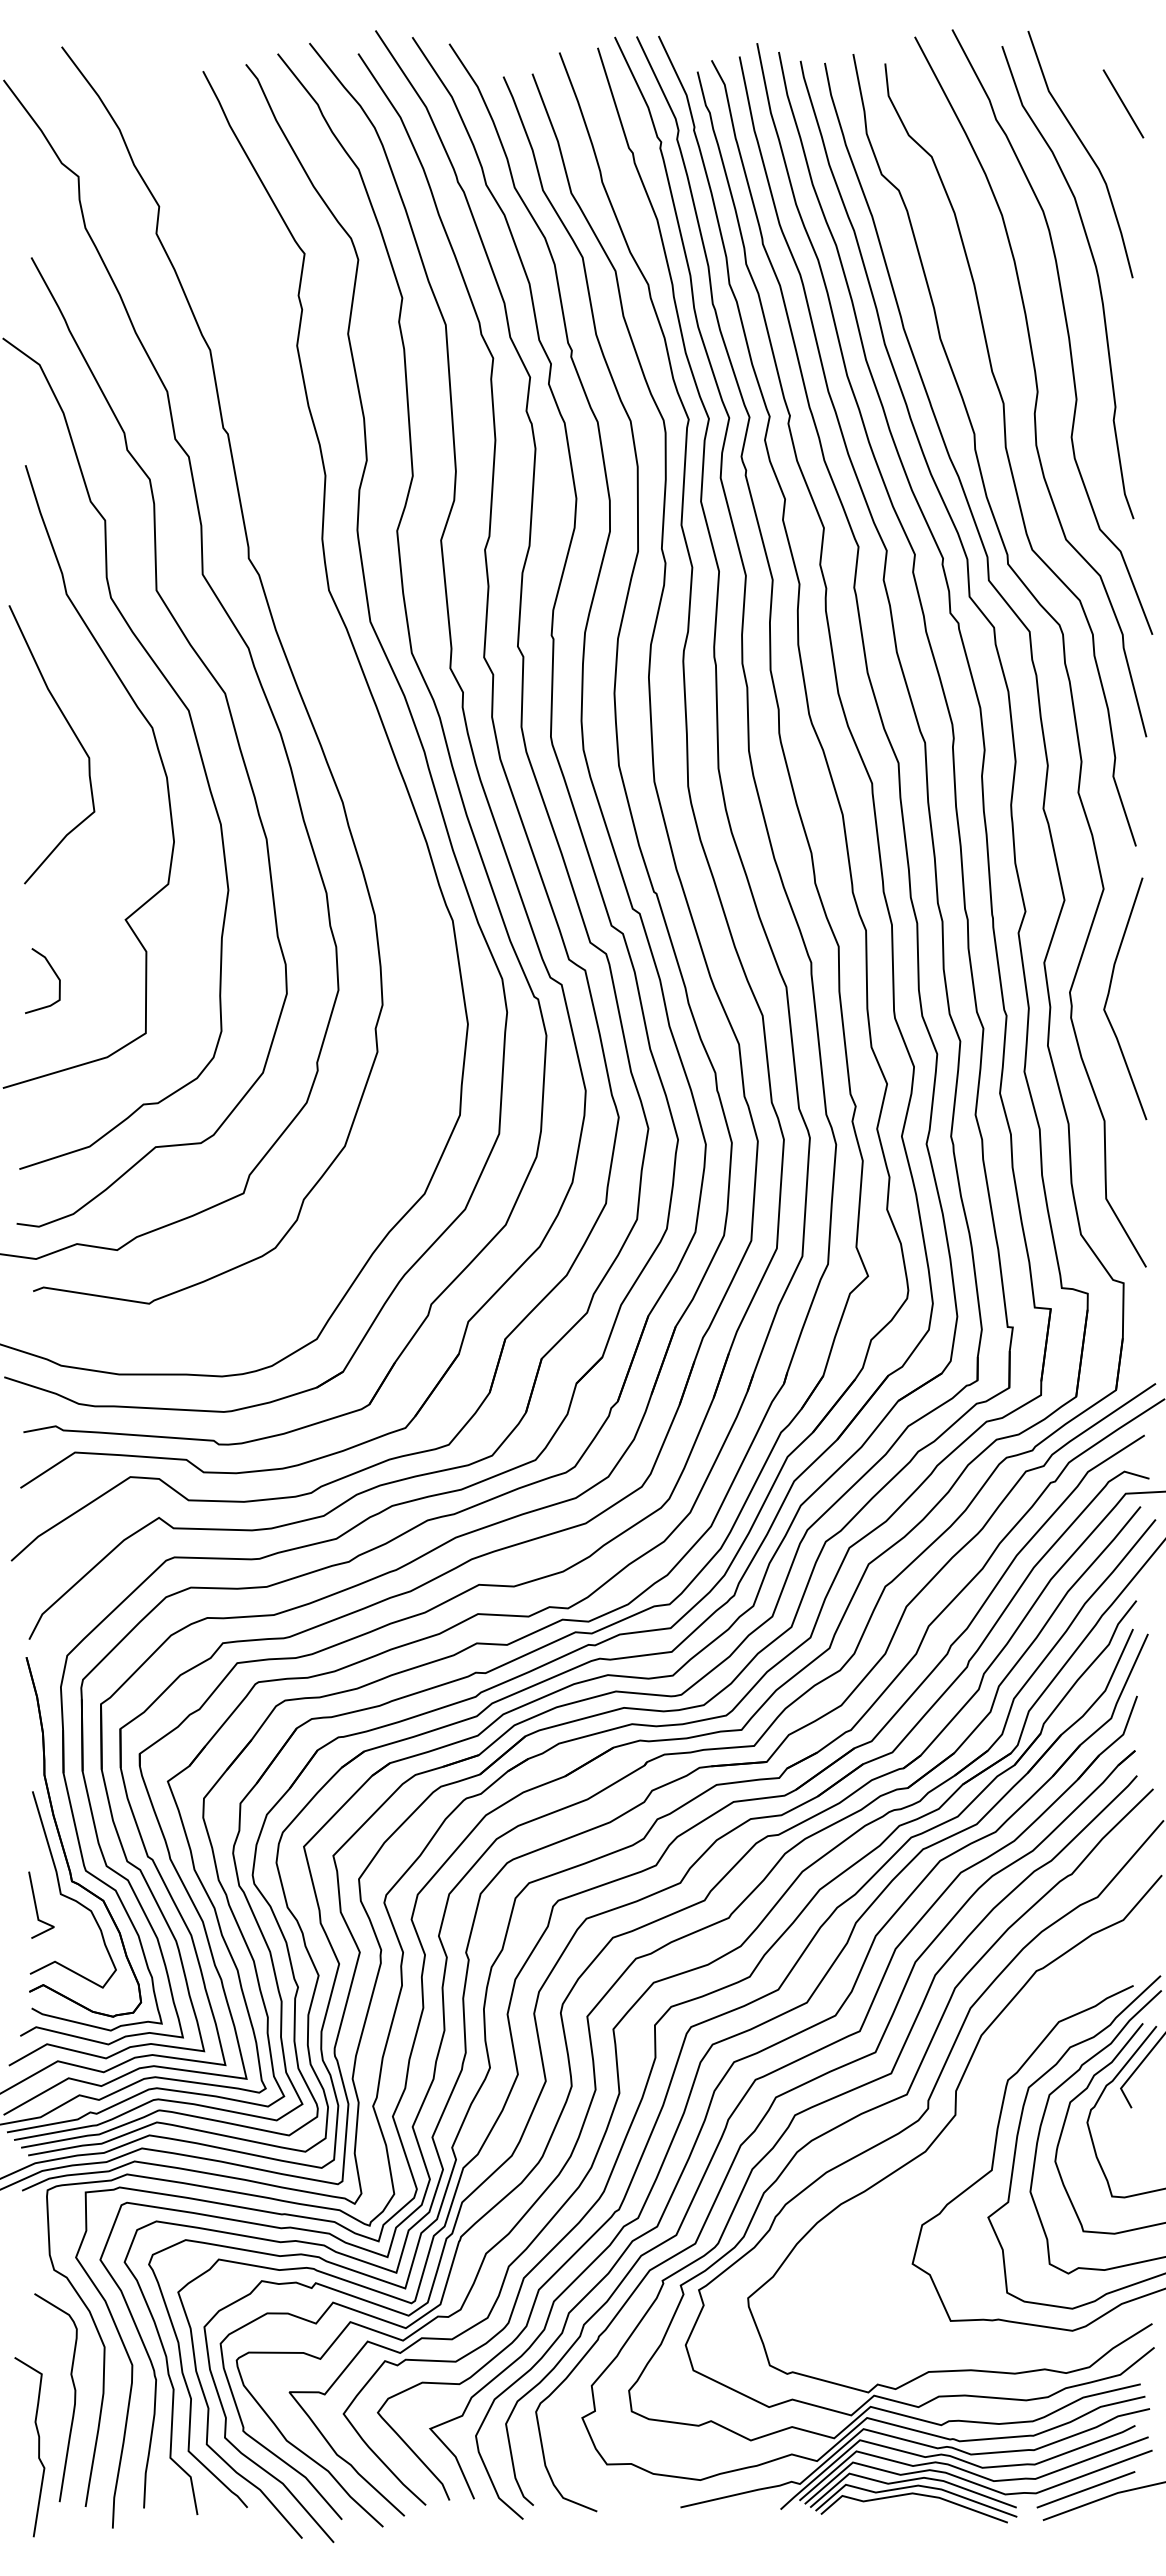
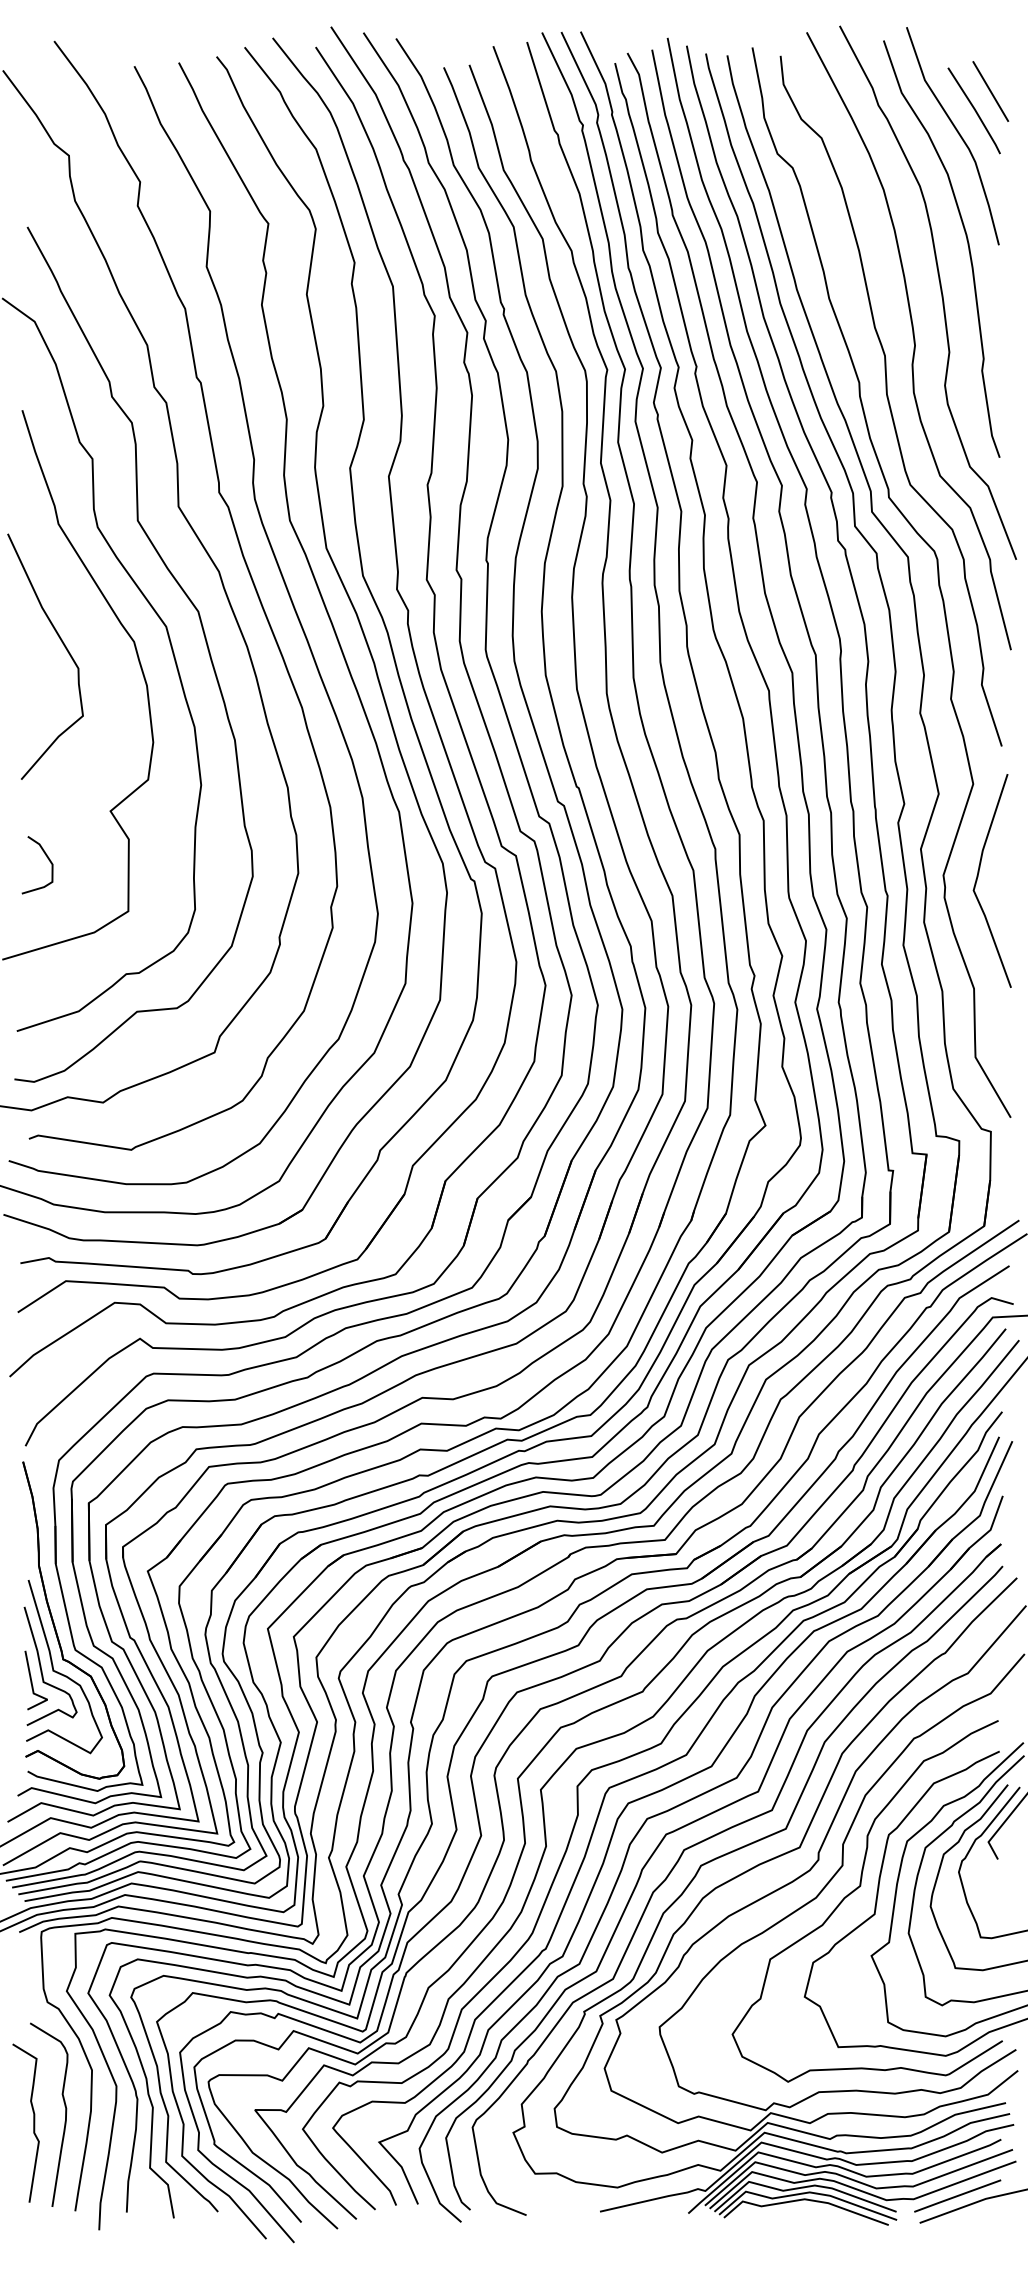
line: (1104, 124) -> (974, 109), added
curve: (325, 670) -> (286, 591), added
curve: (47, 1889) -> (41, 1666), added
curve: (974, 2140) -> (859, 1887), added
curve: (38, 2447) -> (33, 2123), moved

